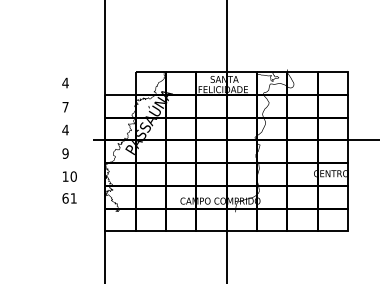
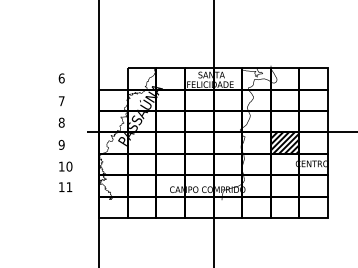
text: (65, 83) -> (61, 78), 4 -> 6
text: (65, 129) -> (61, 122), 4 -> 8
hatch: (301, 151) -> (284, 142), added
text: (65, 198) -> (61, 187), 61 -> 11

